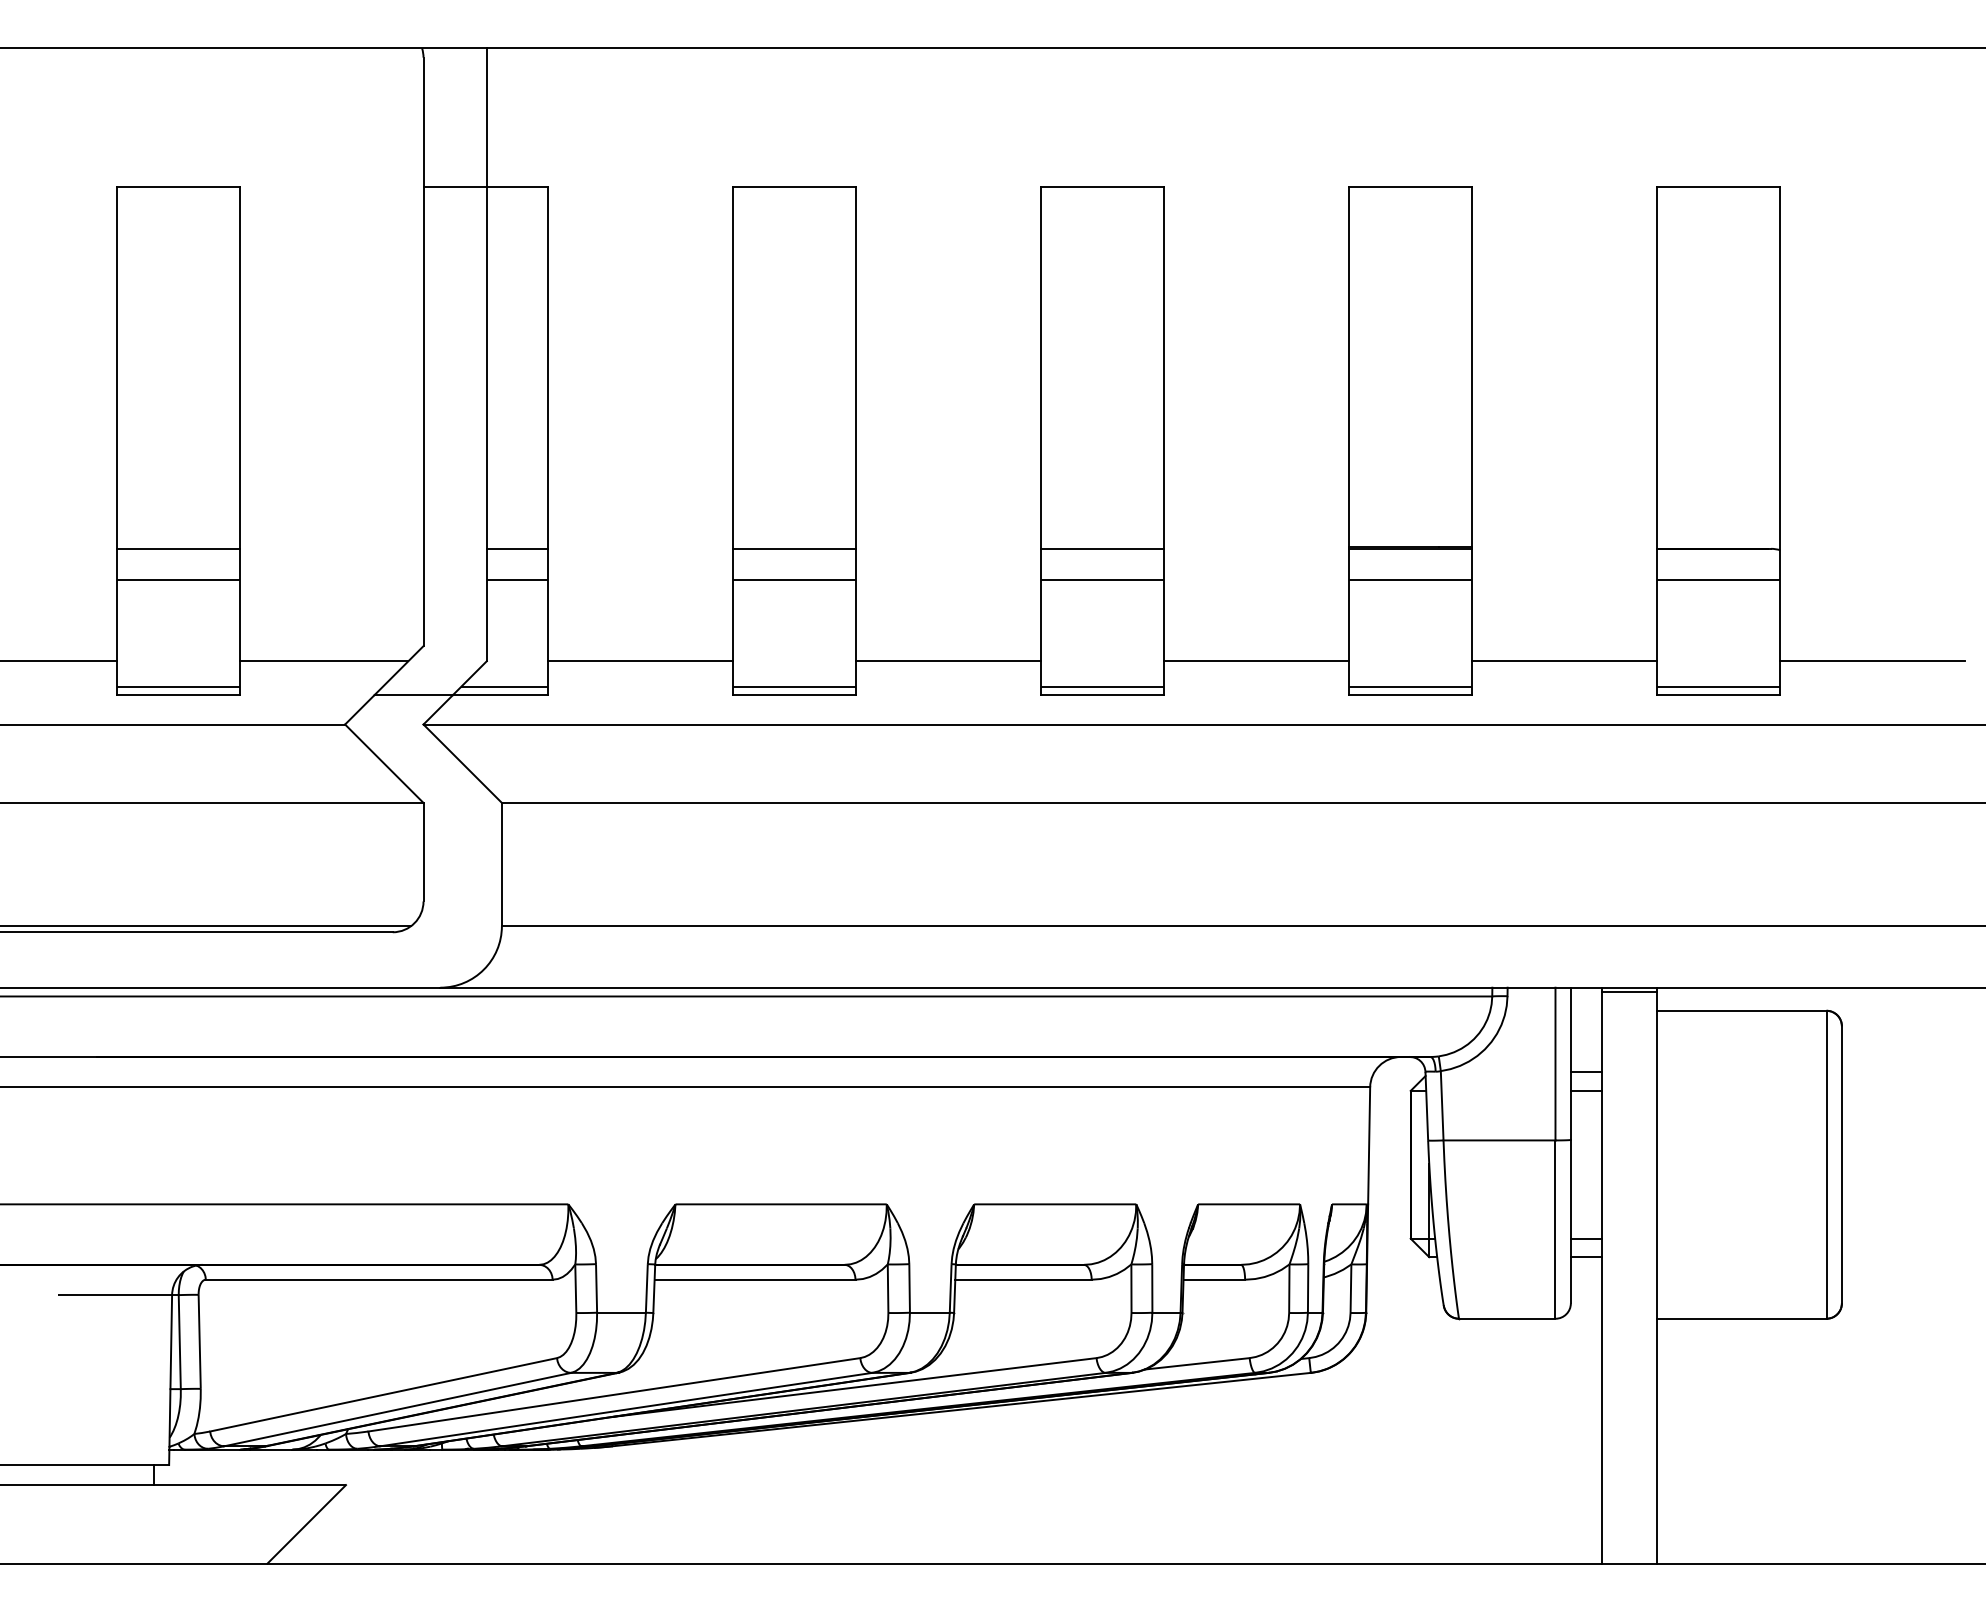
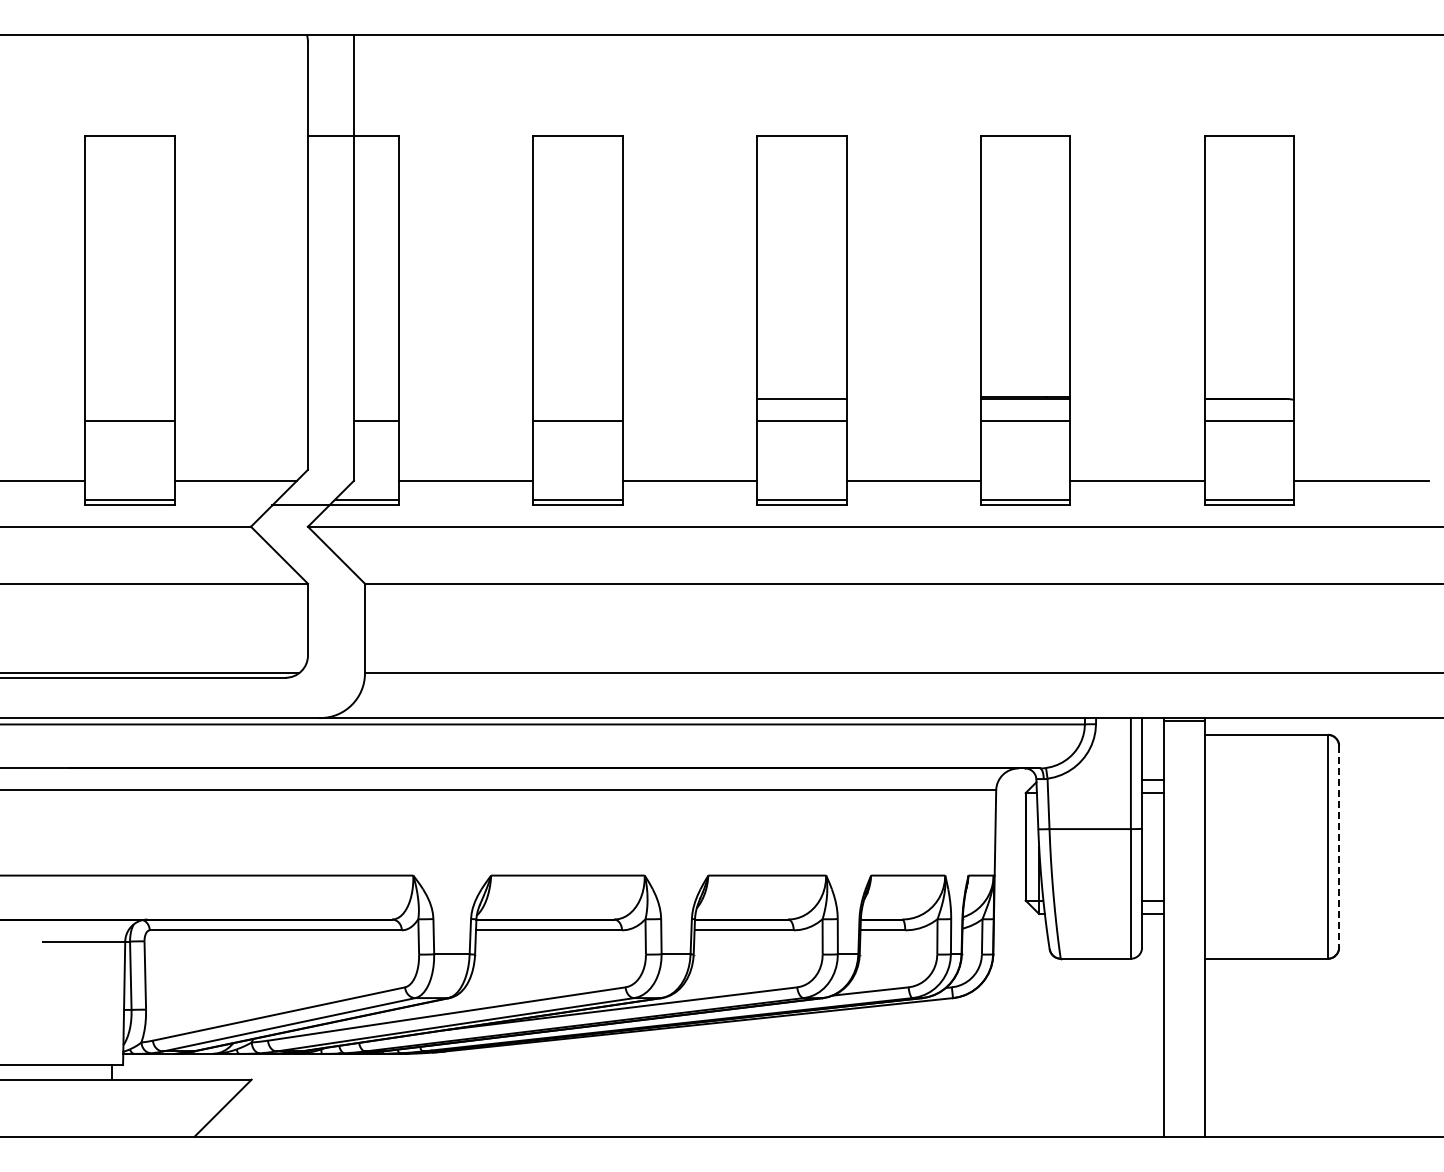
line: (177, 549) -> (129, 399), removed
line: (517, 549) -> (376, 399), removed
line: (794, 549) -> (577, 399), removed
line: (1842, 1164) -> (1339, 846), solid -> dashed

